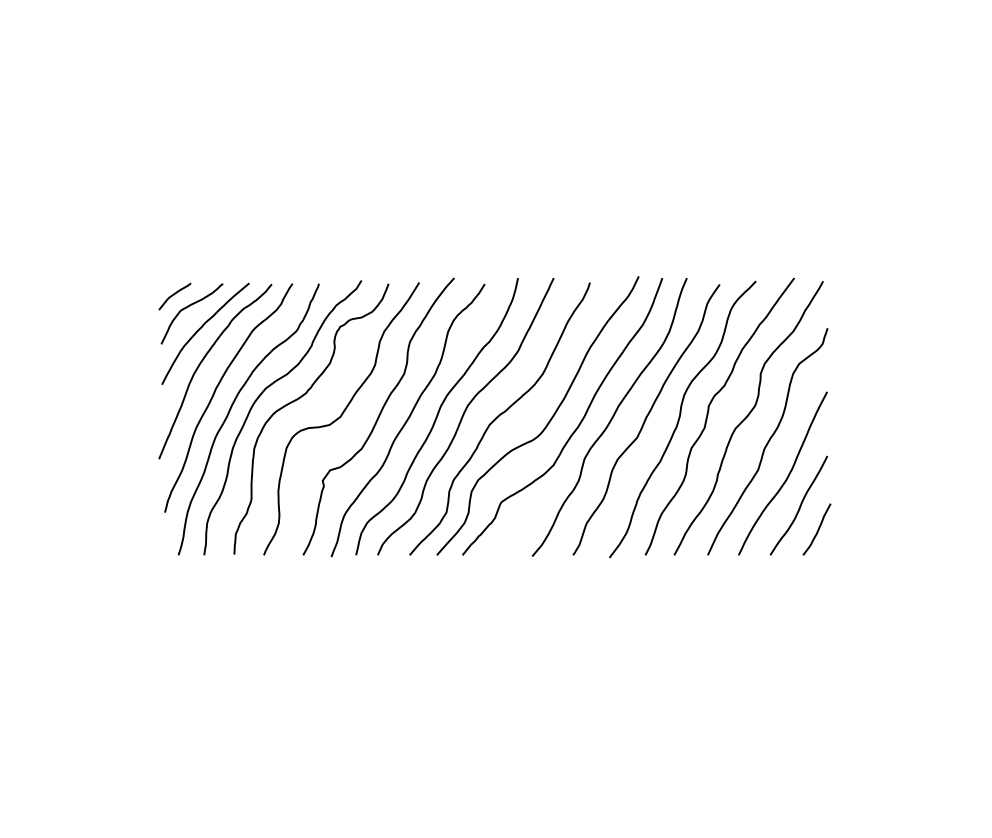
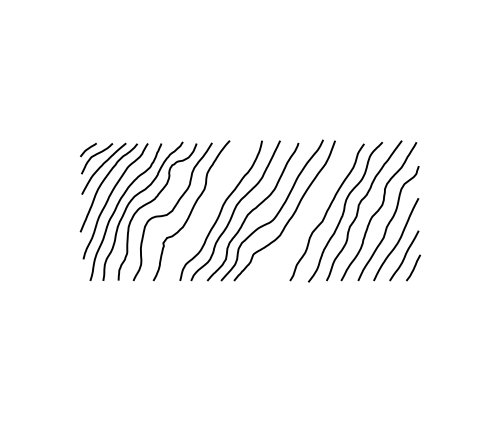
curve: (611, 416) -> (309, 210), removed
curve: (408, 419) -> (206, 212), removed

